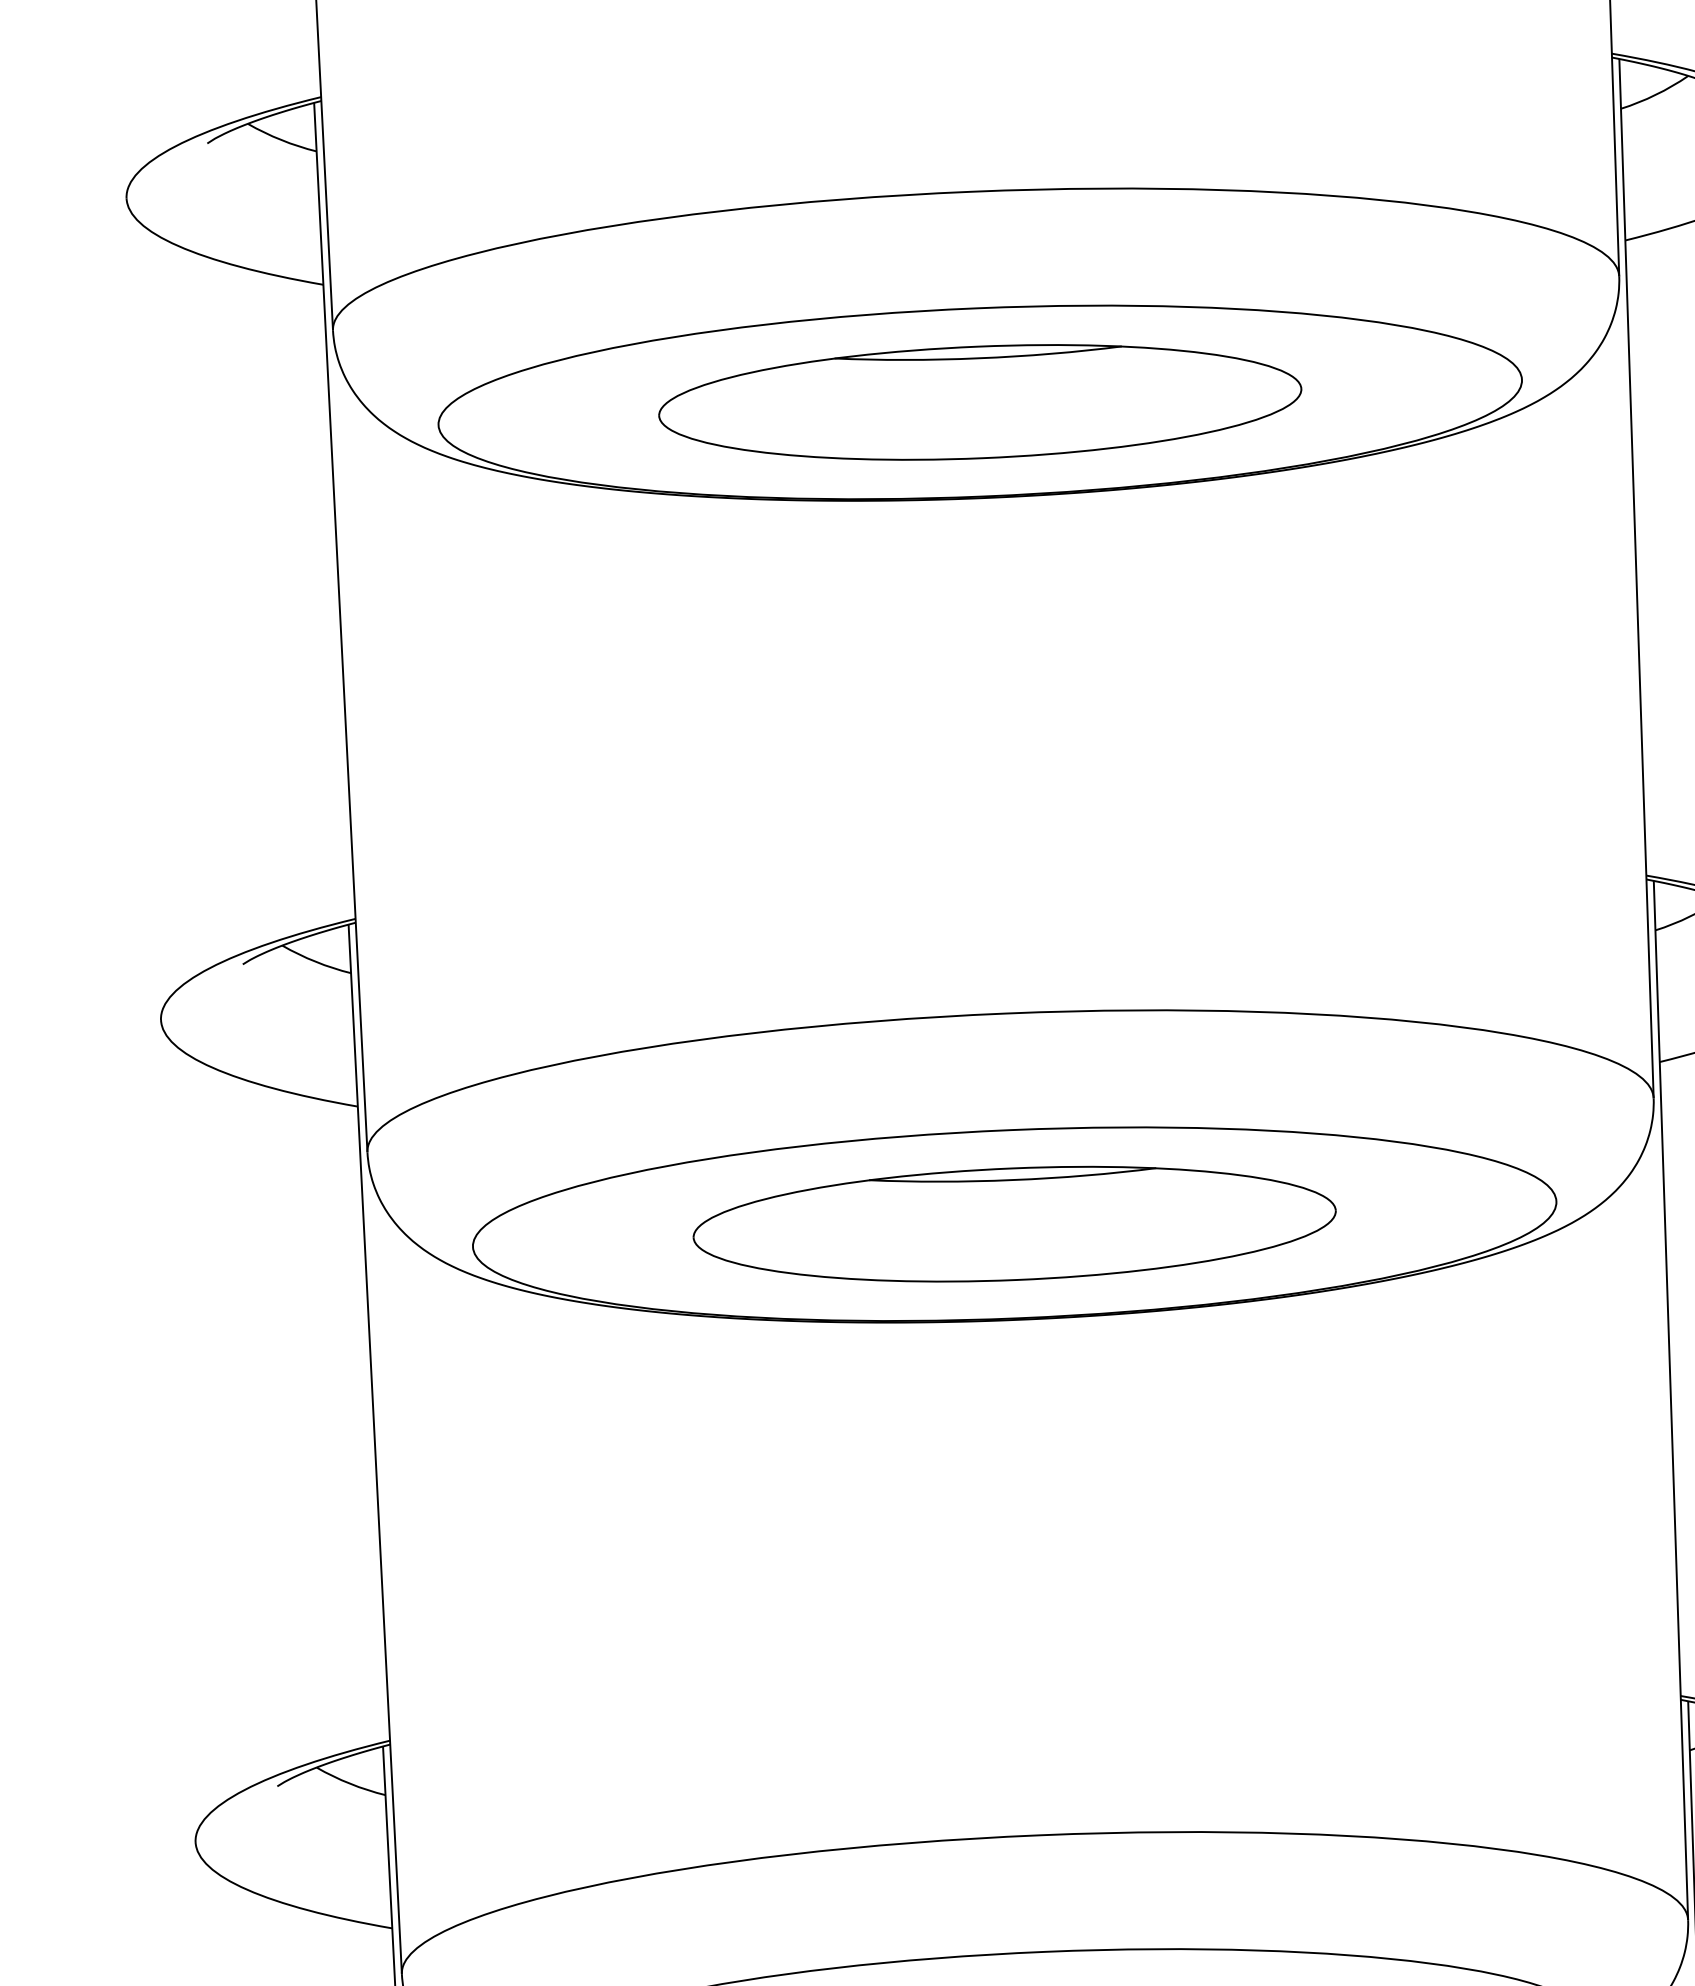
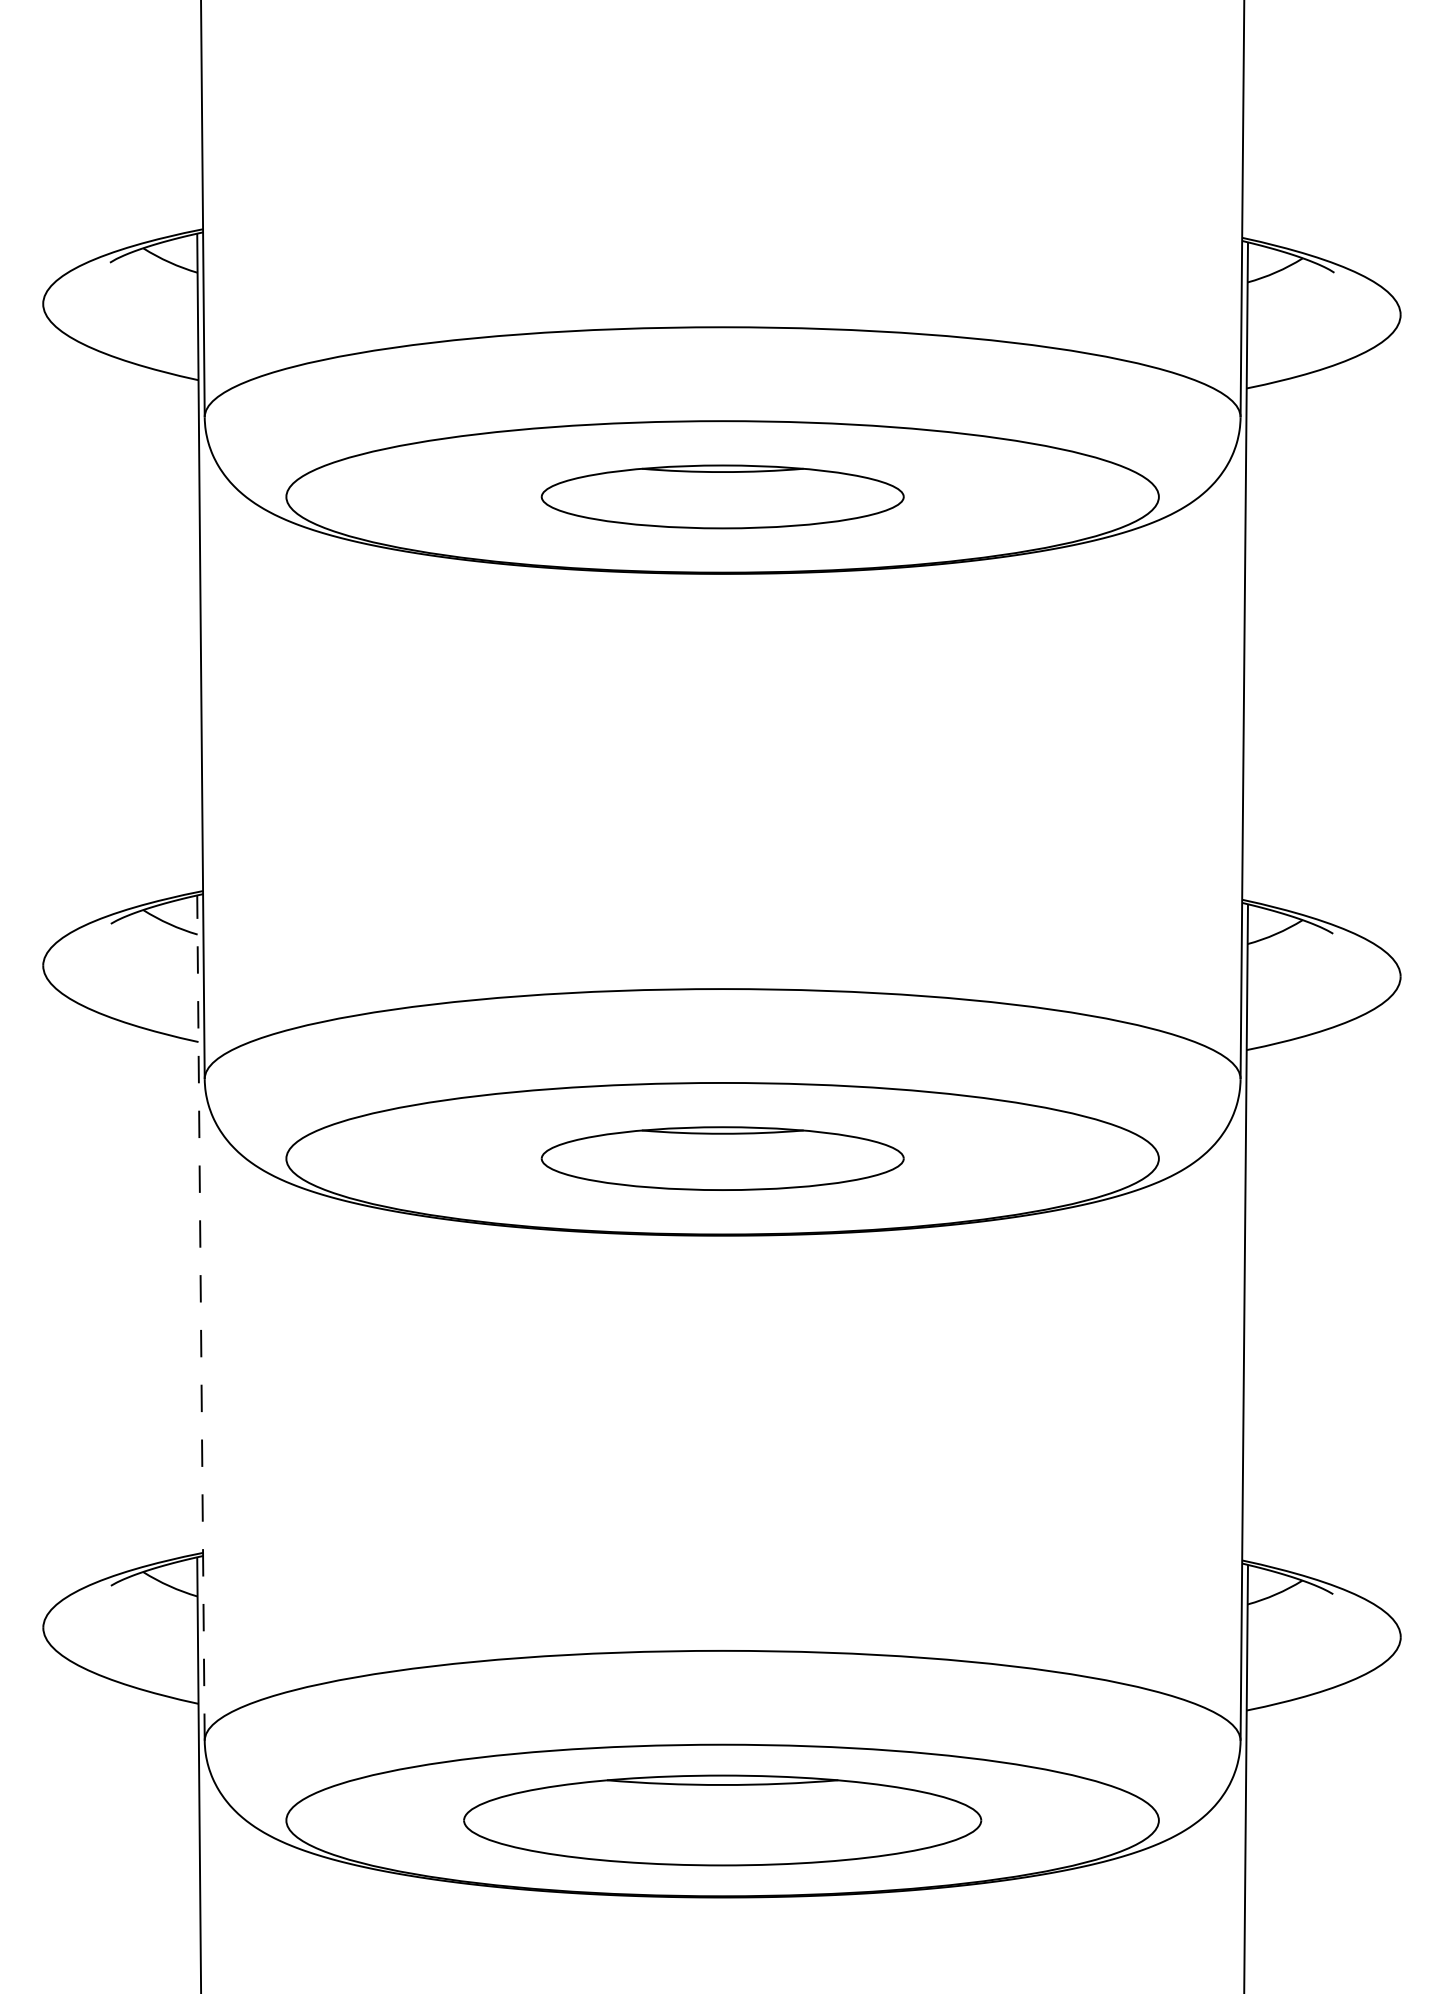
part: (980, 401) -> (722, 496), size x0.7
part: (1014, 1223) -> (722, 1158), size x0.7
line: (374, 1449) -> (200, 1318), solid -> dashed

